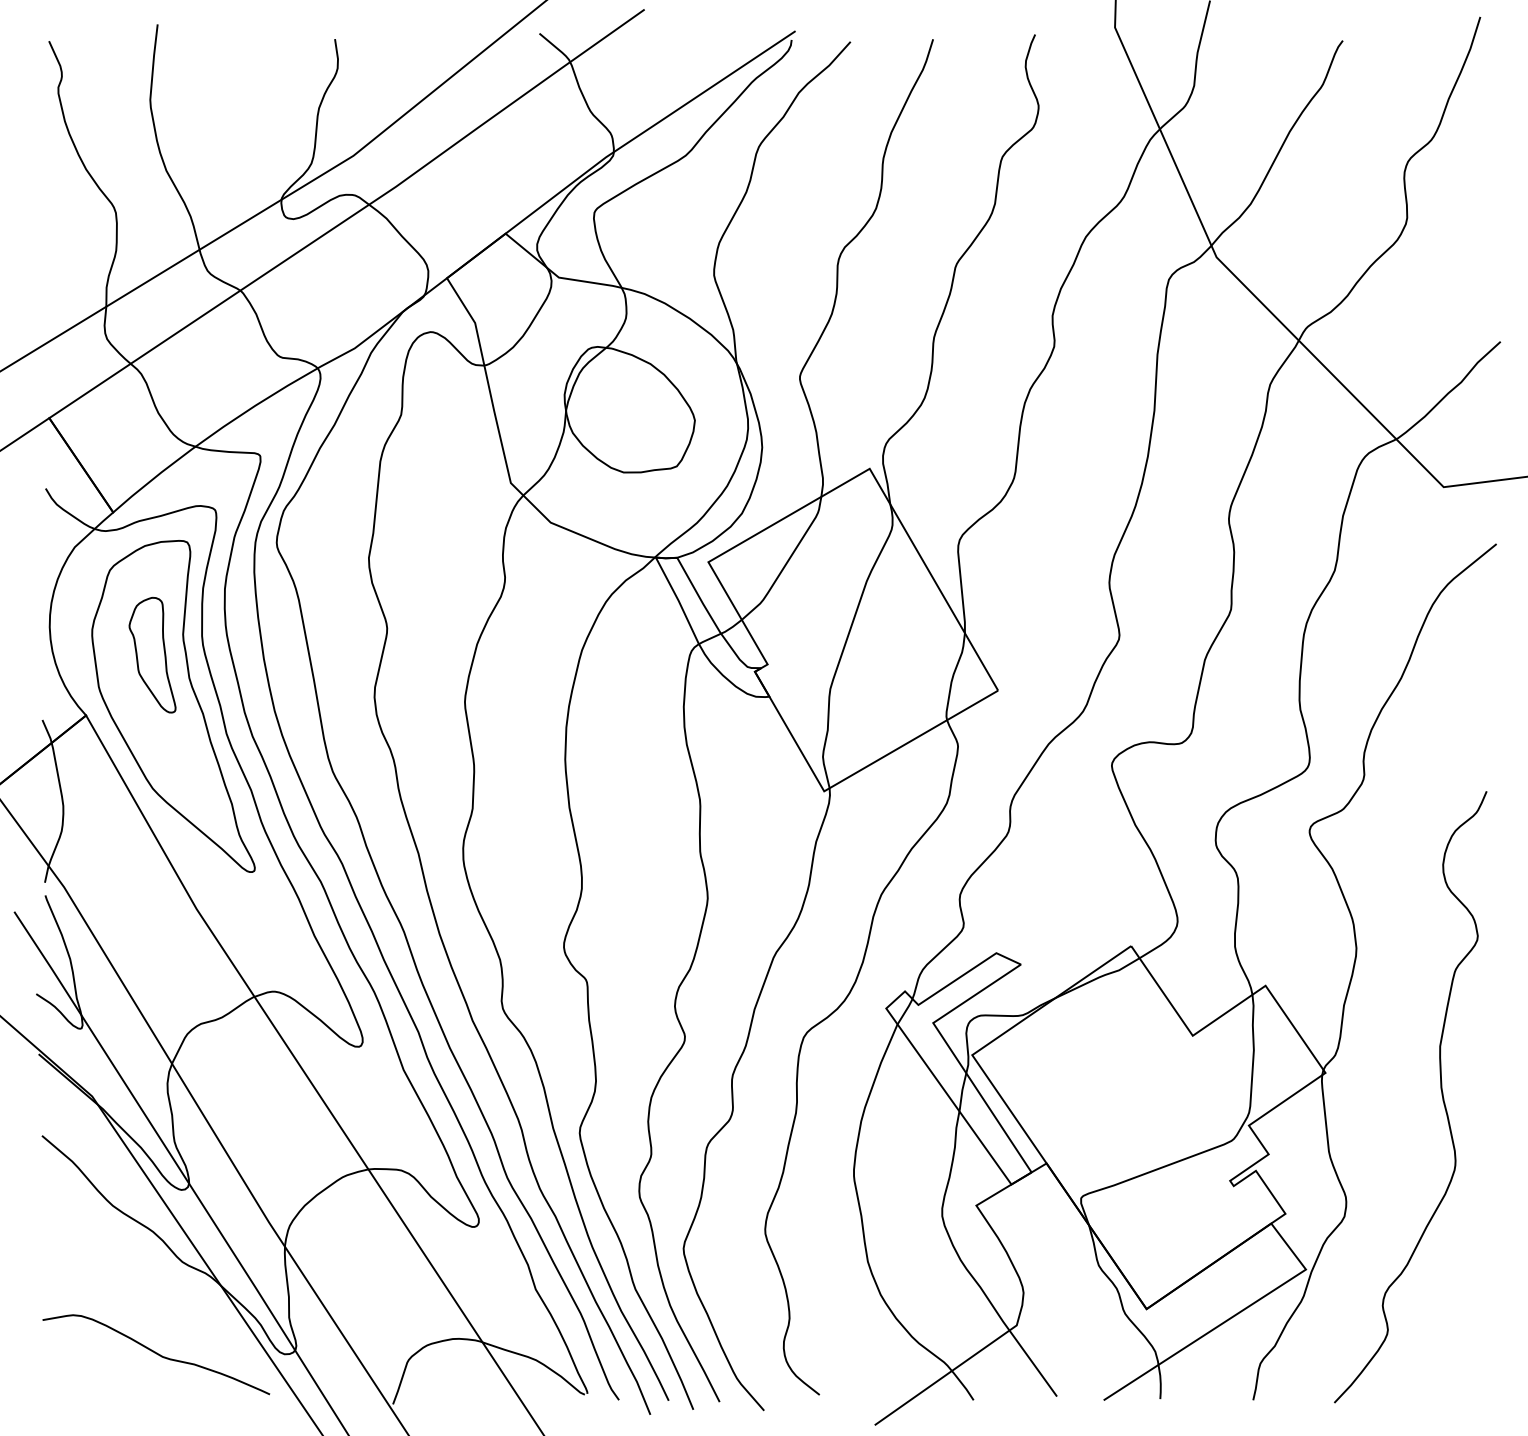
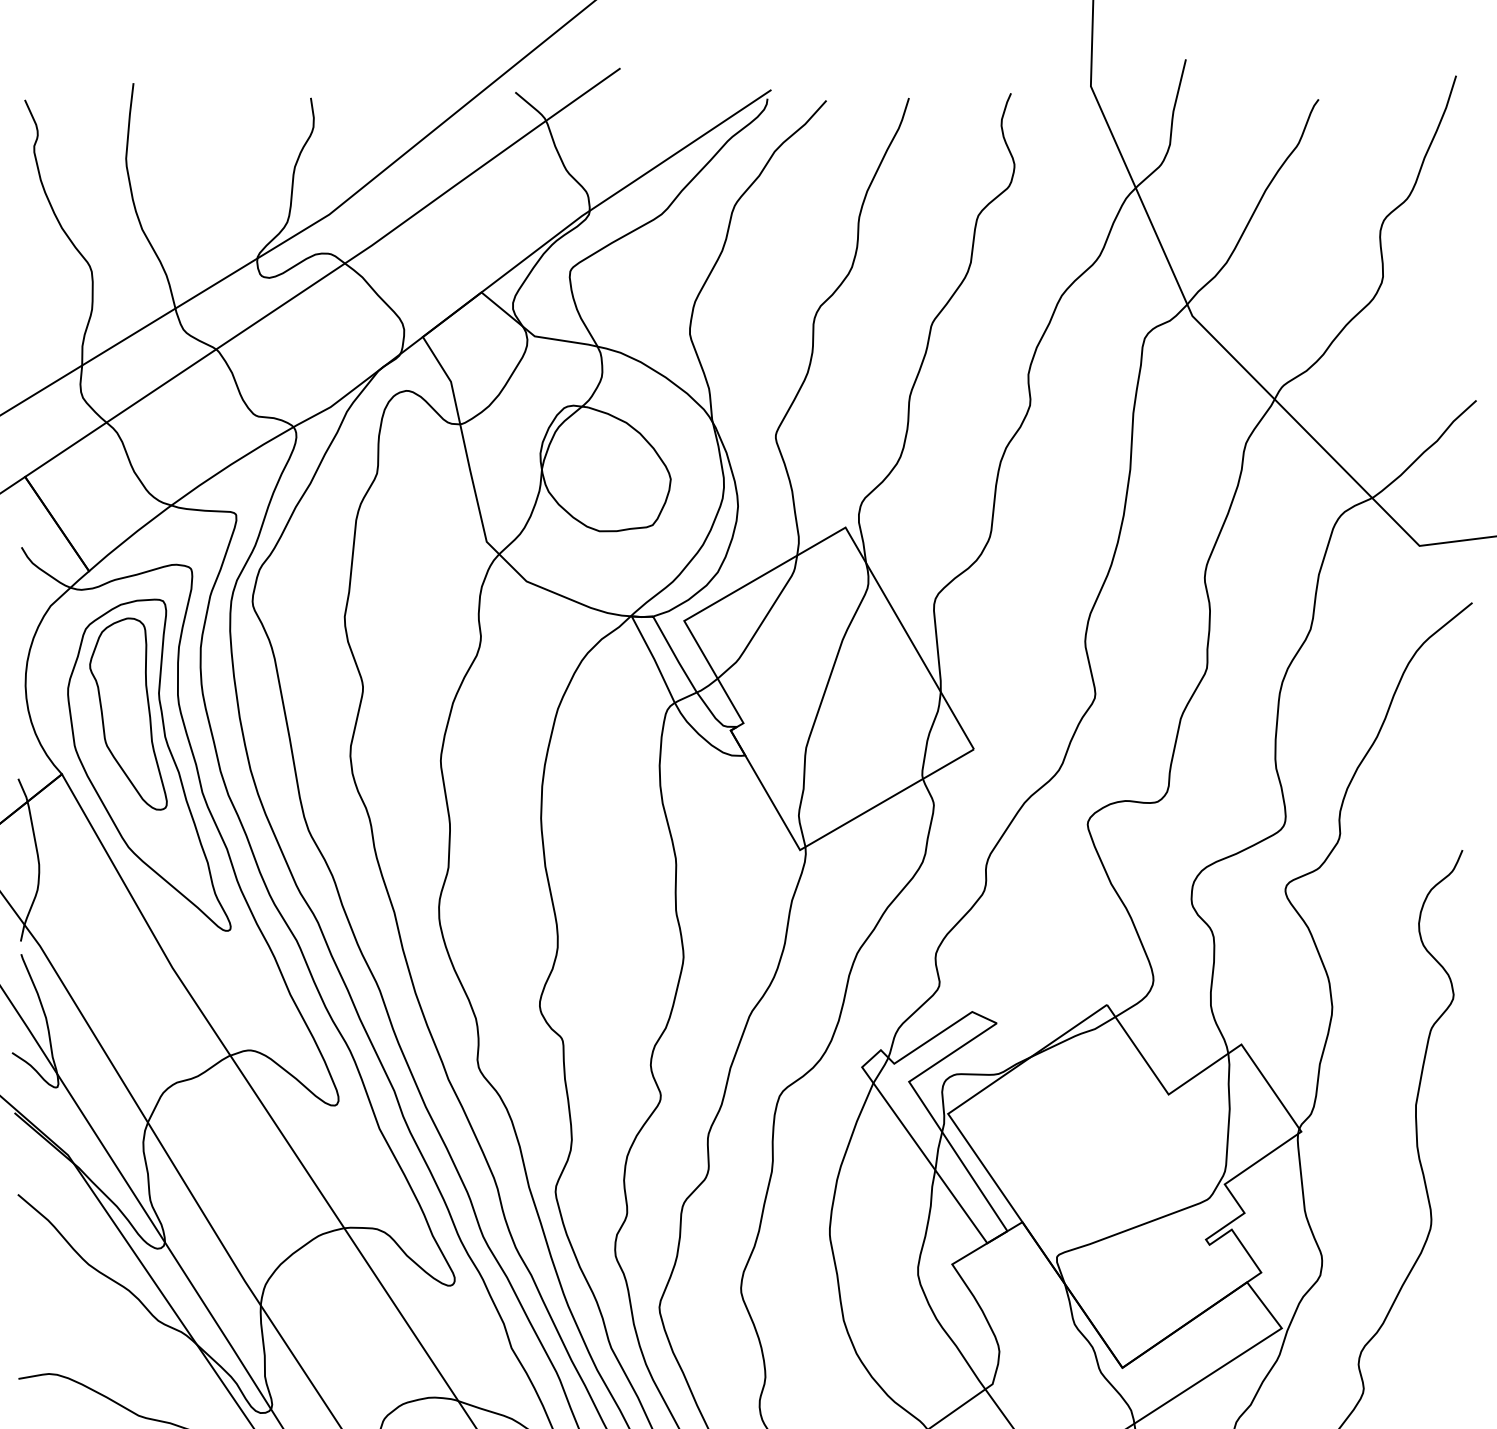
part: (152, 654) -> (128, 713), size x1.67

